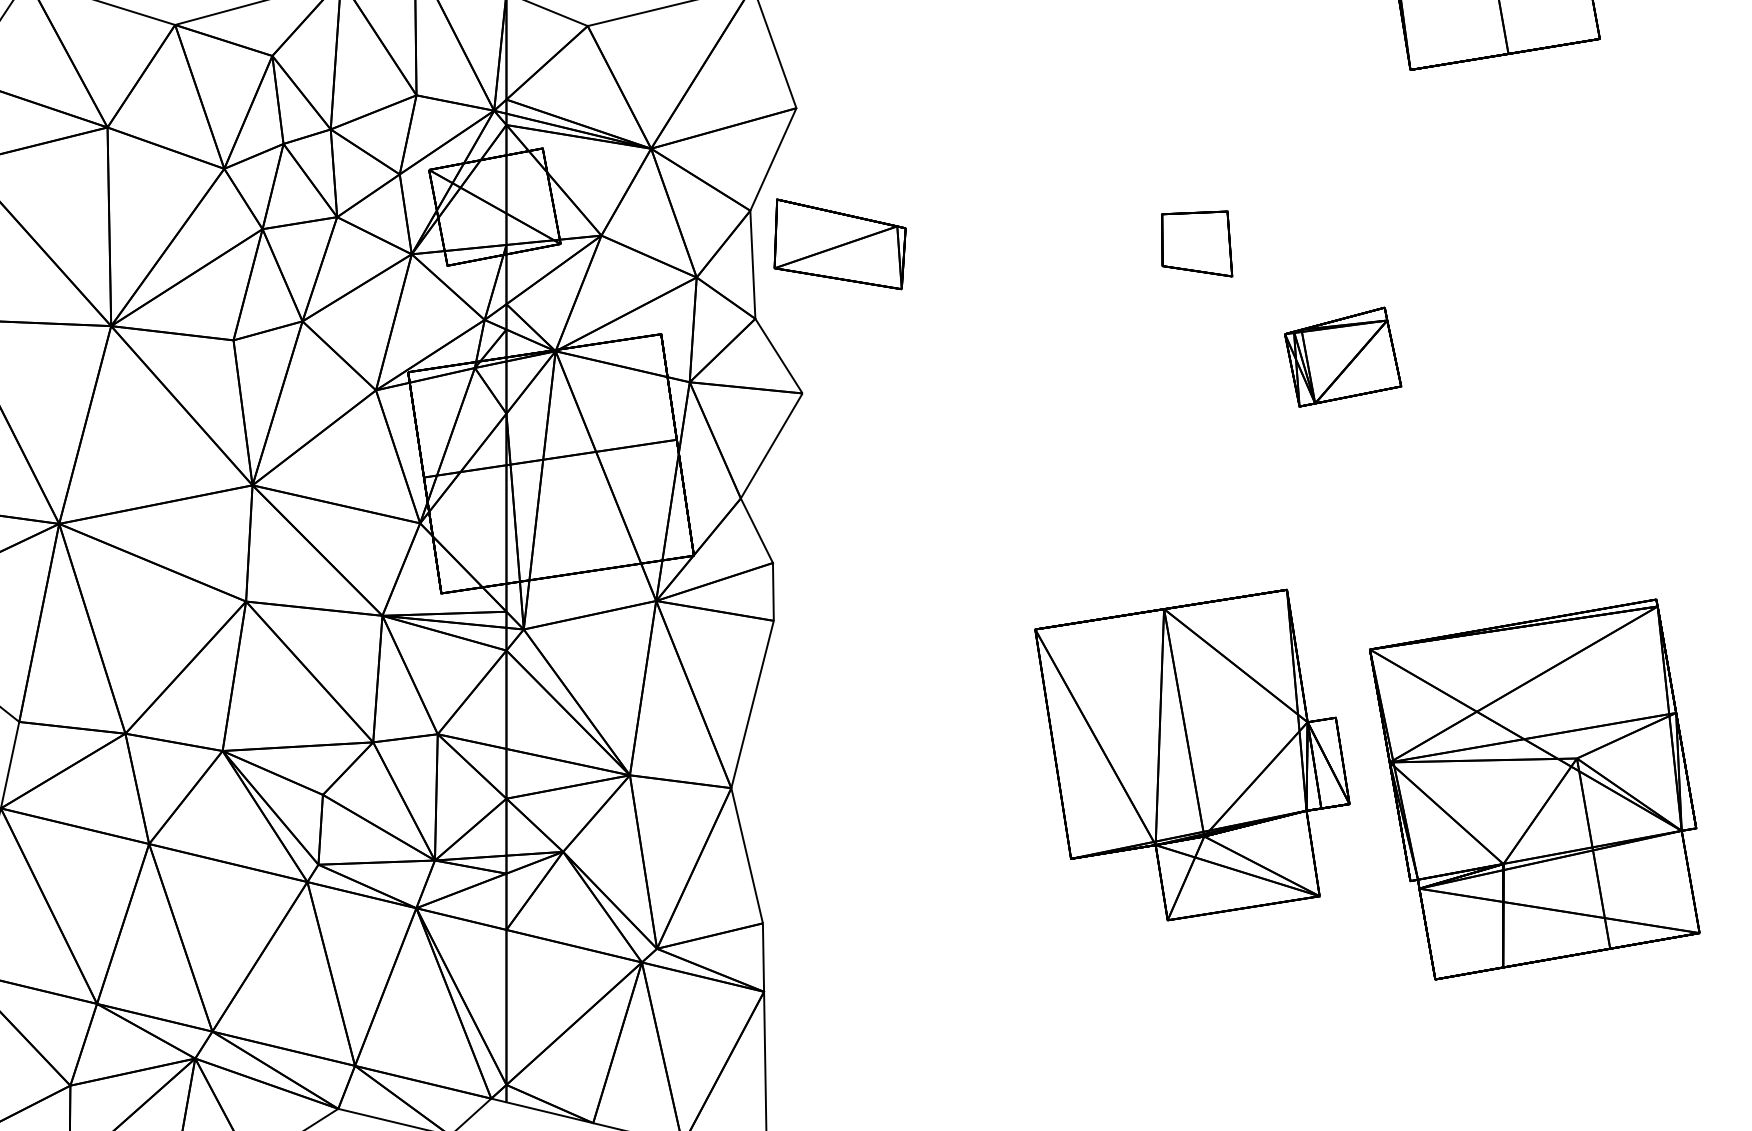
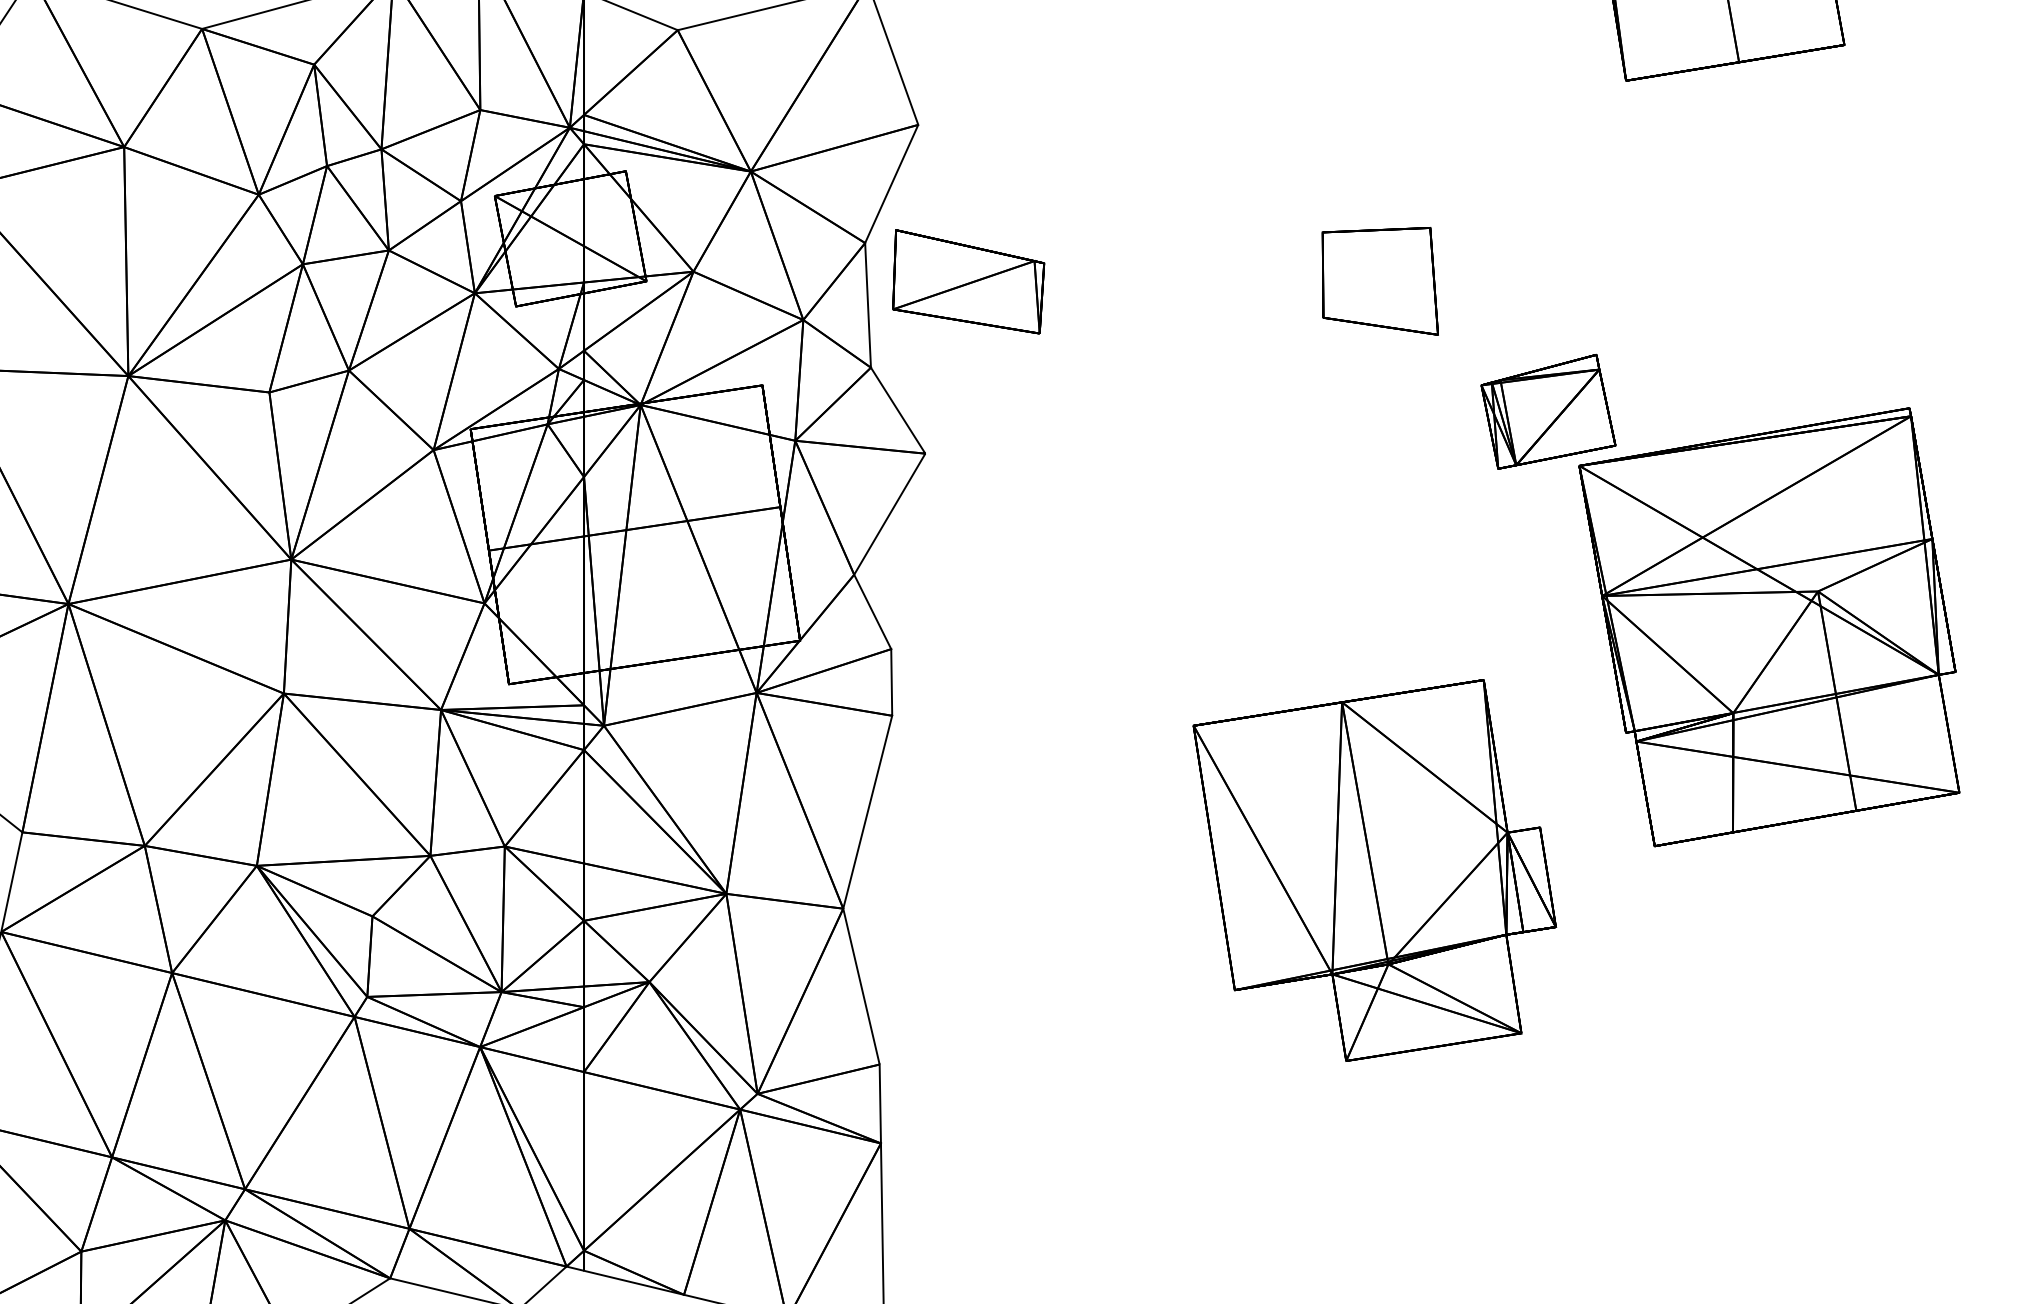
part: (1196, 244) -> (1379, 281), size x1.43
part: (1534, 789) -> (1769, 627), moved

